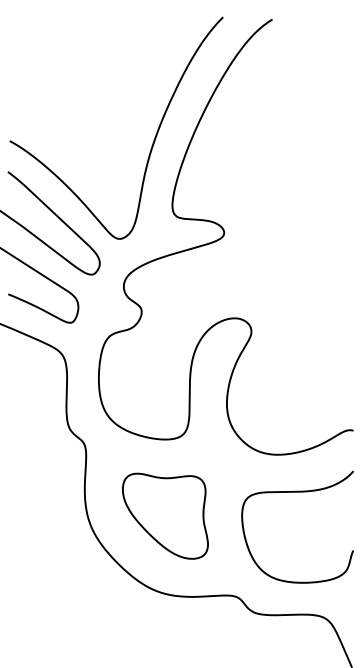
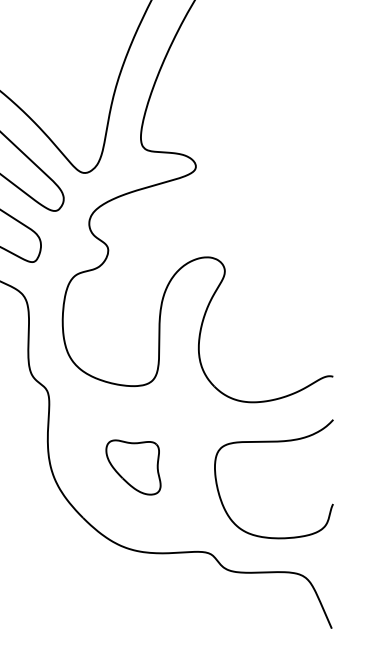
part: (165, 515) -> (133, 466), size x0.6

